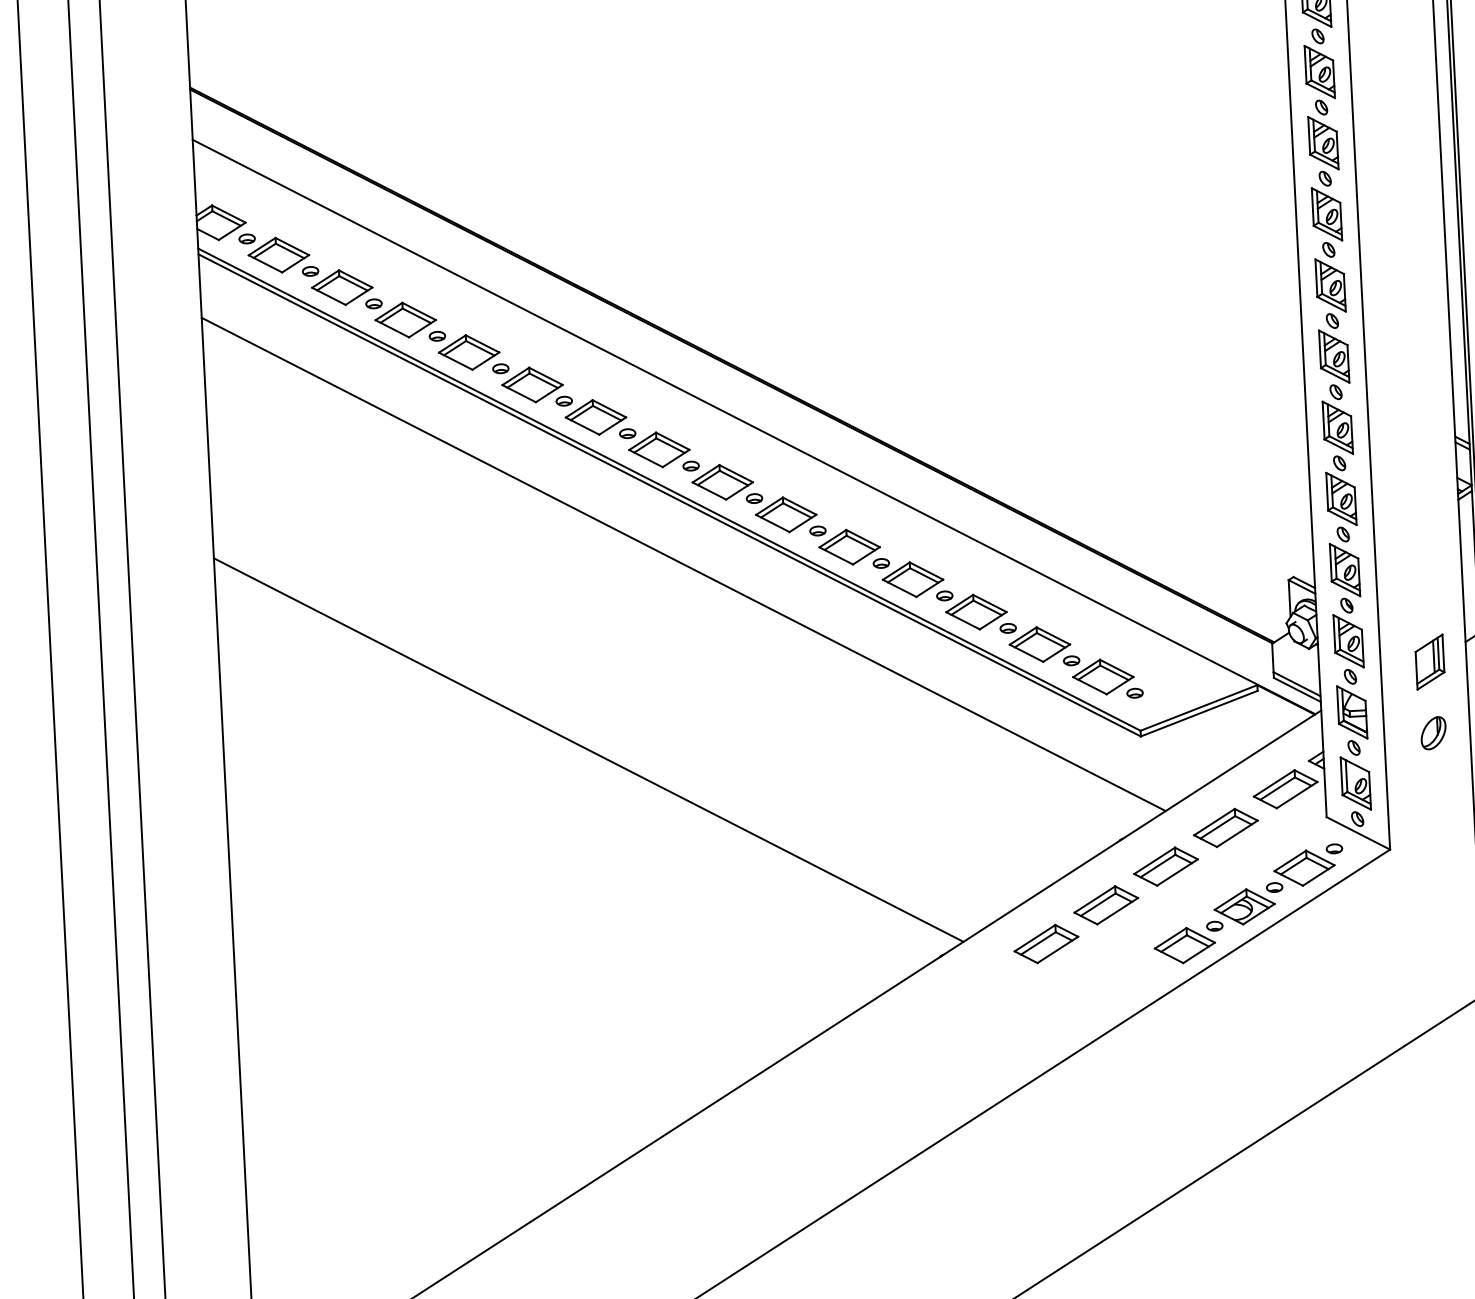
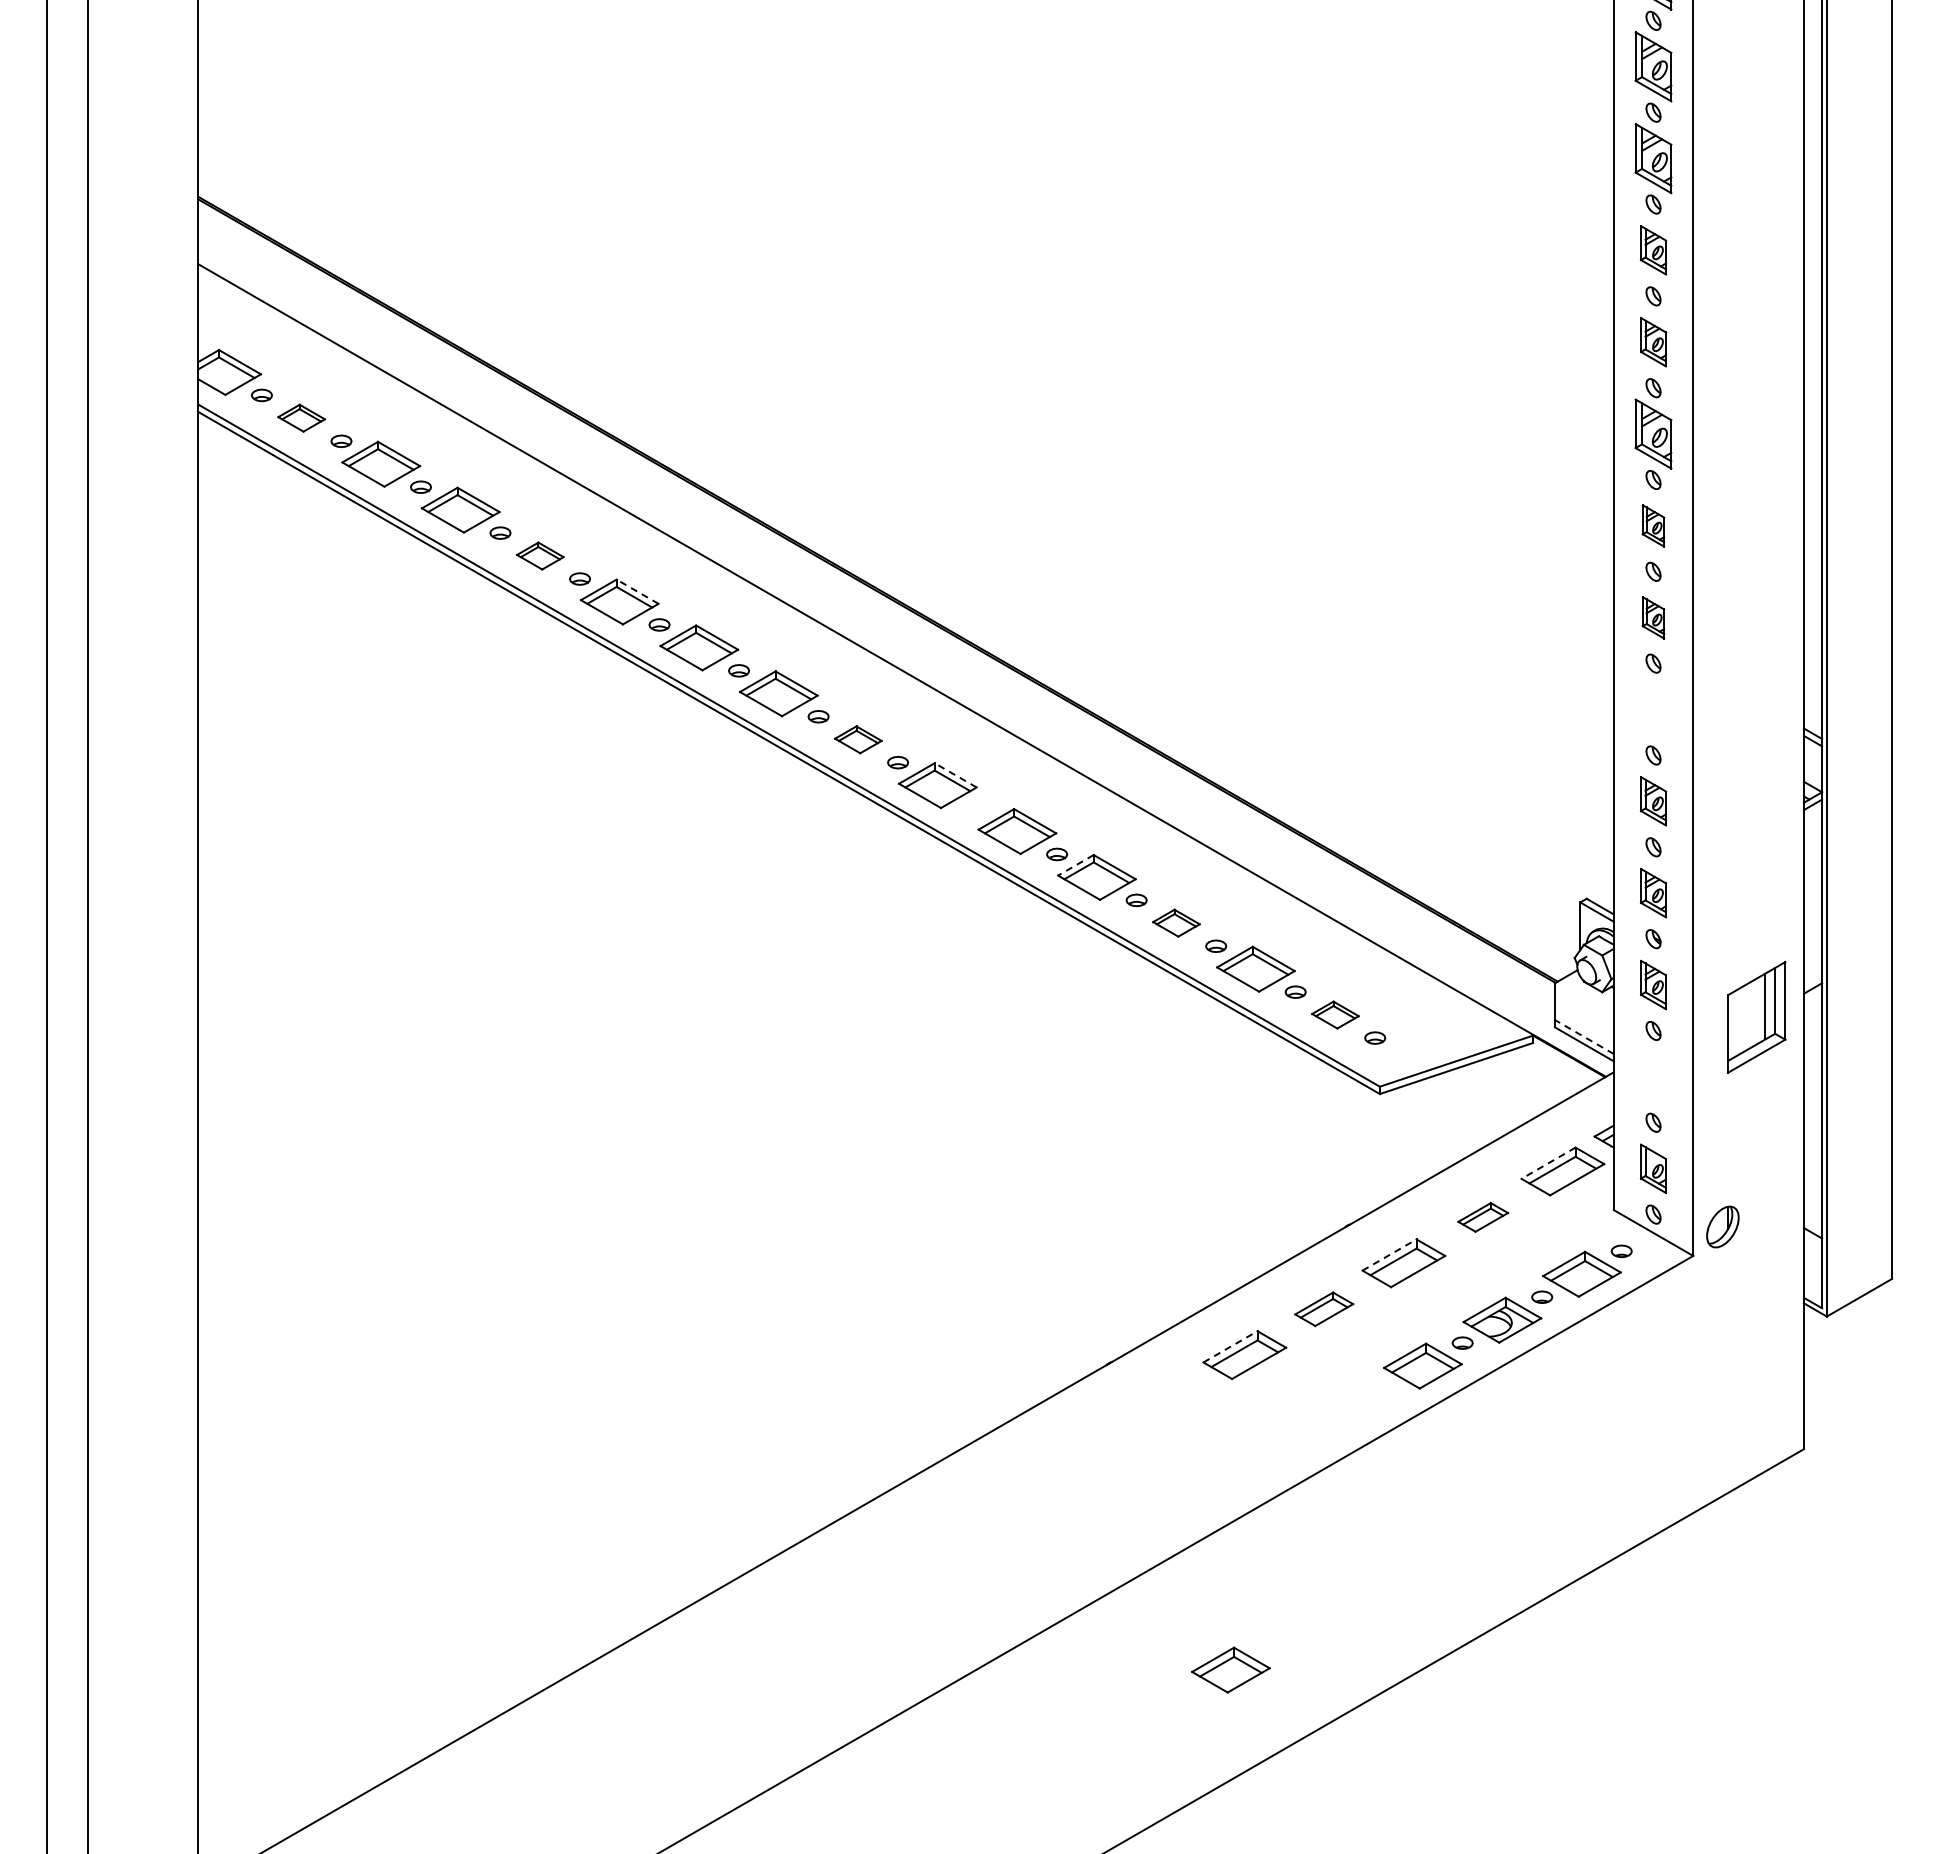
part: (1319, 71) -> (1653, 249), size x0.7
part: (1323, 142) -> (1653, 341), size x0.7
part: (278, 254) -> (301, 417), size x0.6
part: (1330, 285) -> (1653, 525), size x0.6
part: (469, 352) -> (540, 555), size x0.6
part: (1334, 356) -> (1653, 617), size x0.6
line: (545, 376) -> (637, 591), solid -> dashed
part: (1337, 427) -> (1653, 709), removed
part: (722, 482) -> (858, 739), size x0.6
part: (1341, 498) -> (1653, 800), size x0.7
line: (799, 506) -> (955, 775), solid -> dashed
part: (817, 530) -> (977, 808), removed
line: (683, 564) -> (802, 842), removed
part: (1344, 569) -> (1653, 892), size x0.7
line: (896, 571) -> (1075, 865), solid -> dashed
part: (976, 611) -> (1176, 922), size x0.6
part: (1348, 640) -> (1653, 984), size x0.7
part: (1429, 661) -> (1756, 1016), size x1.6
part: (1103, 676) -> (1335, 1014), size x0.6
line: (1297, 683) -> (1584, 1036), solid -> dashed
part: (1352, 712) -> (1653, 1076), removed
part: (1433, 732) -> (1722, 1226), moved
line: (588, 750) -> (668, 1075), removed
line: (1274, 783) -> (1548, 1163), solid -> dashed
part: (1355, 783) -> (1653, 1168), size x0.7
part: (1225, 828) -> (1482, 1217), size x0.6
line: (1154, 860) -> (1389, 1254), solid -> dashed
part: (1105, 905) -> (1323, 1309), size x0.7
line: (1035, 937) -> (1230, 1346), solid -> dashed
part: (1047, 1188) -> (1230, 1669), added

